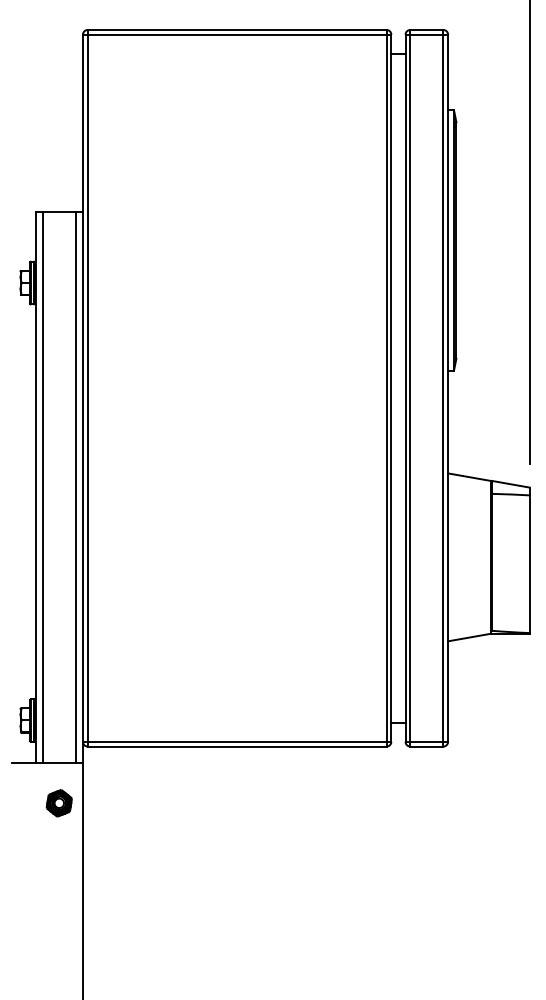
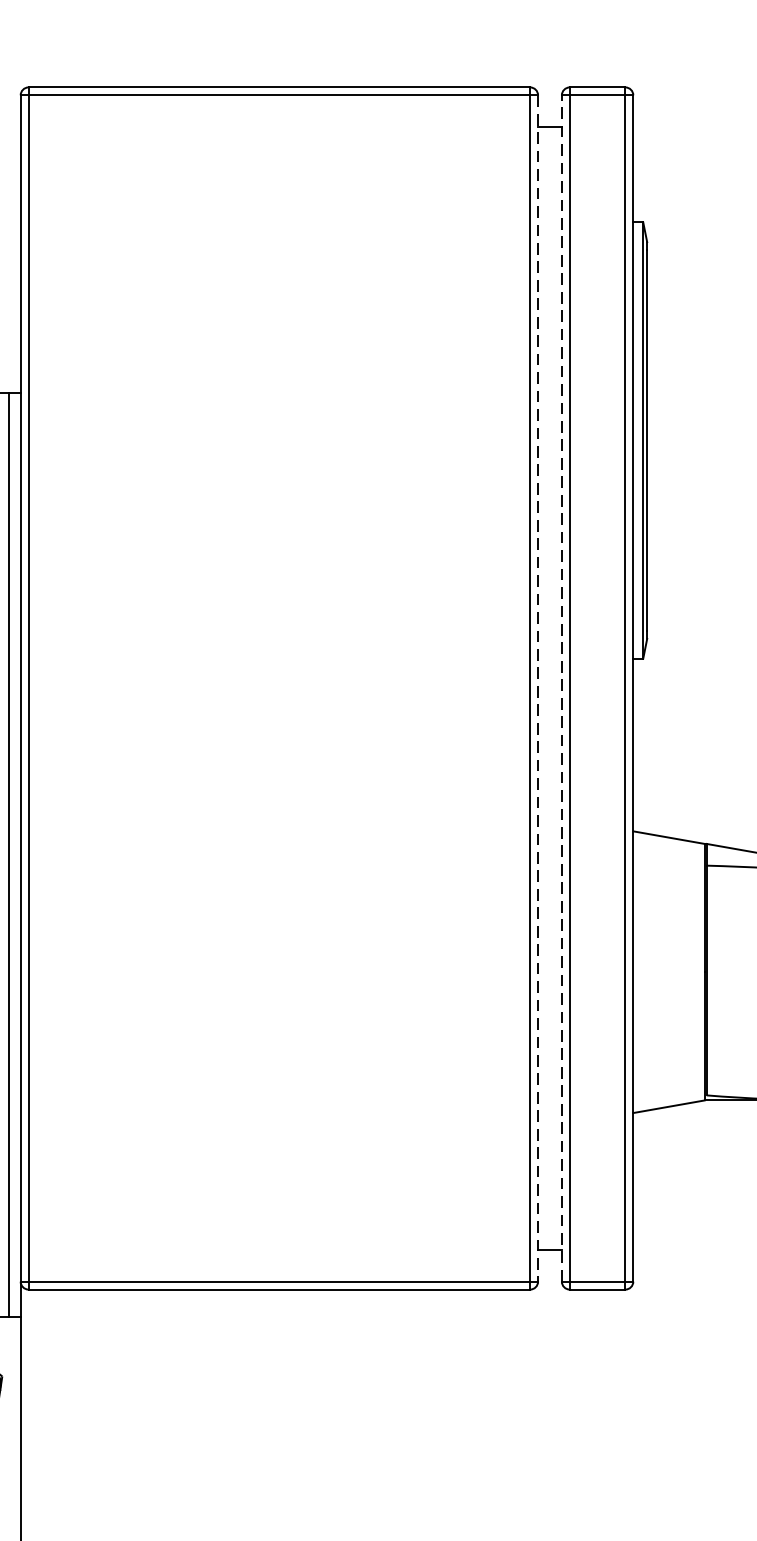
line: (391, 388) -> (538, 688), solid -> dashed
line: (405, 388) -> (561, 688), solid -> dashed

